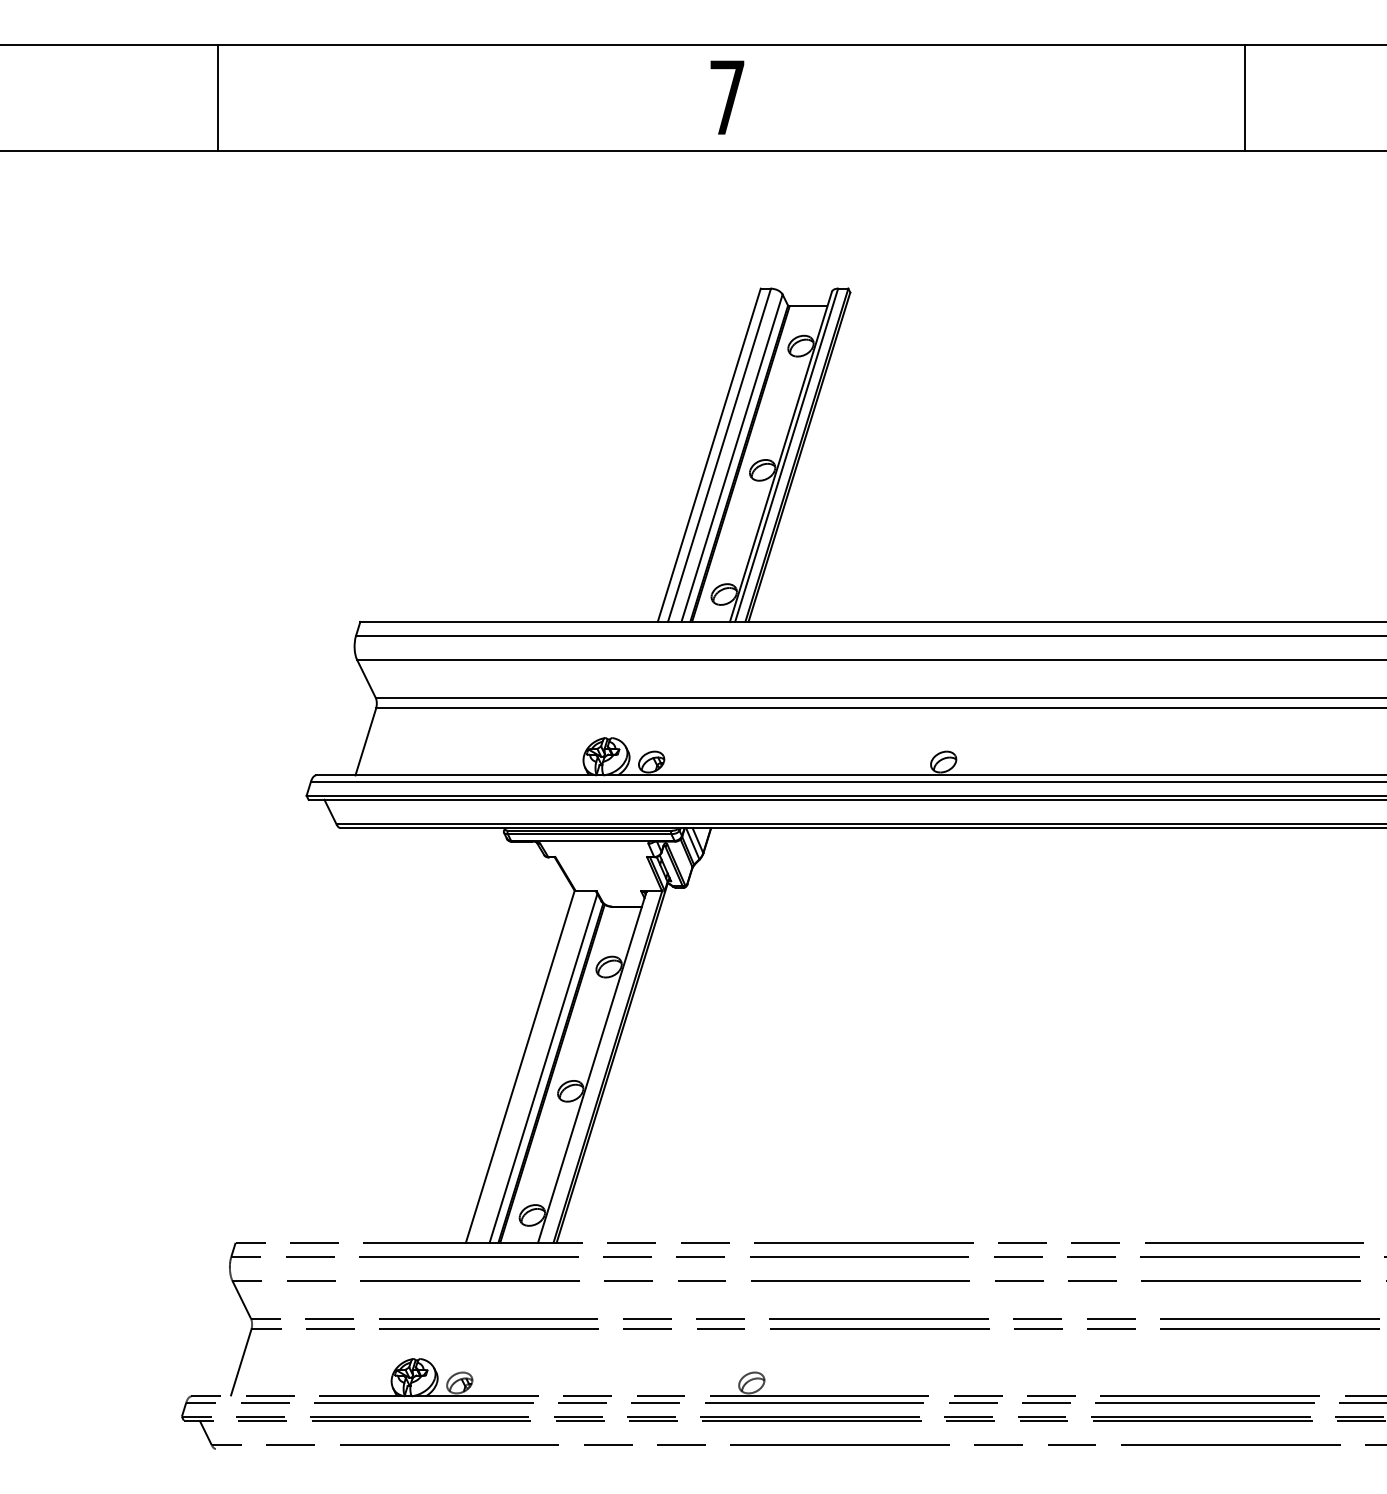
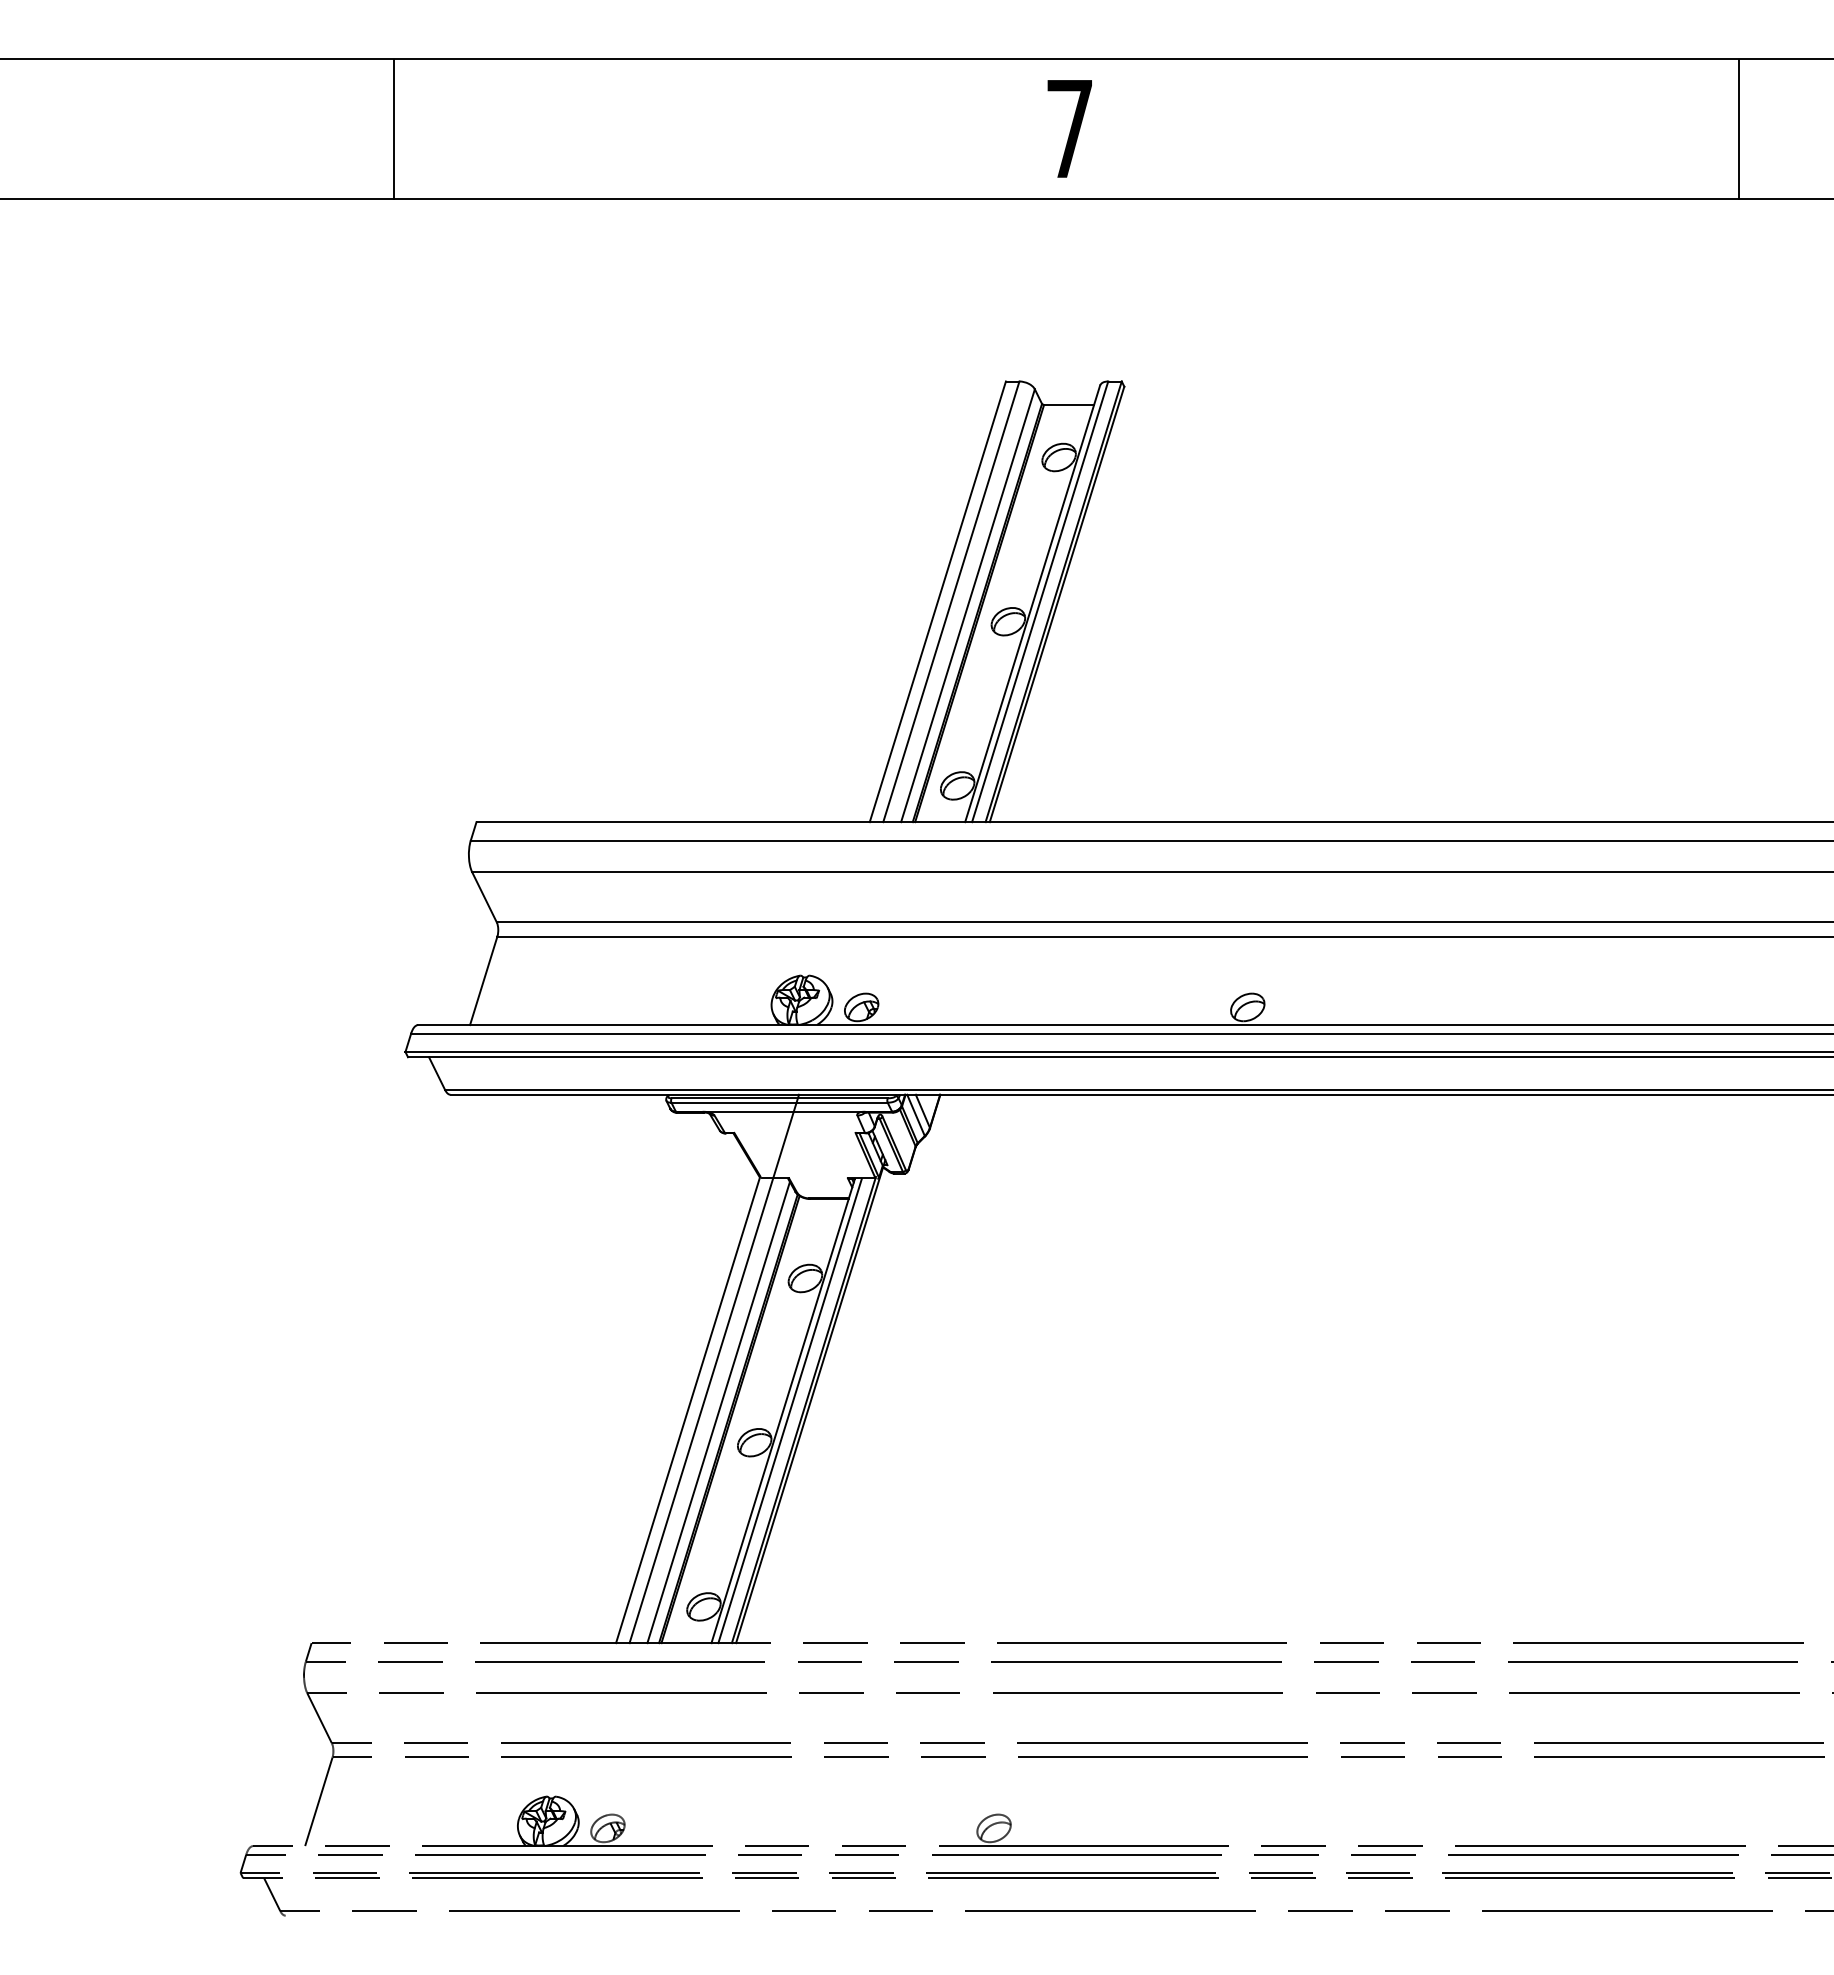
text: (727, 97) -> (1069, 128), moved
line: (217, 98) -> (393, 129), moved
line: (1244, 98) -> (1738, 129), moved
line: (540, 1035) -> (714, 1368), added
line: (597, 1066) -> (789, 1410), added

